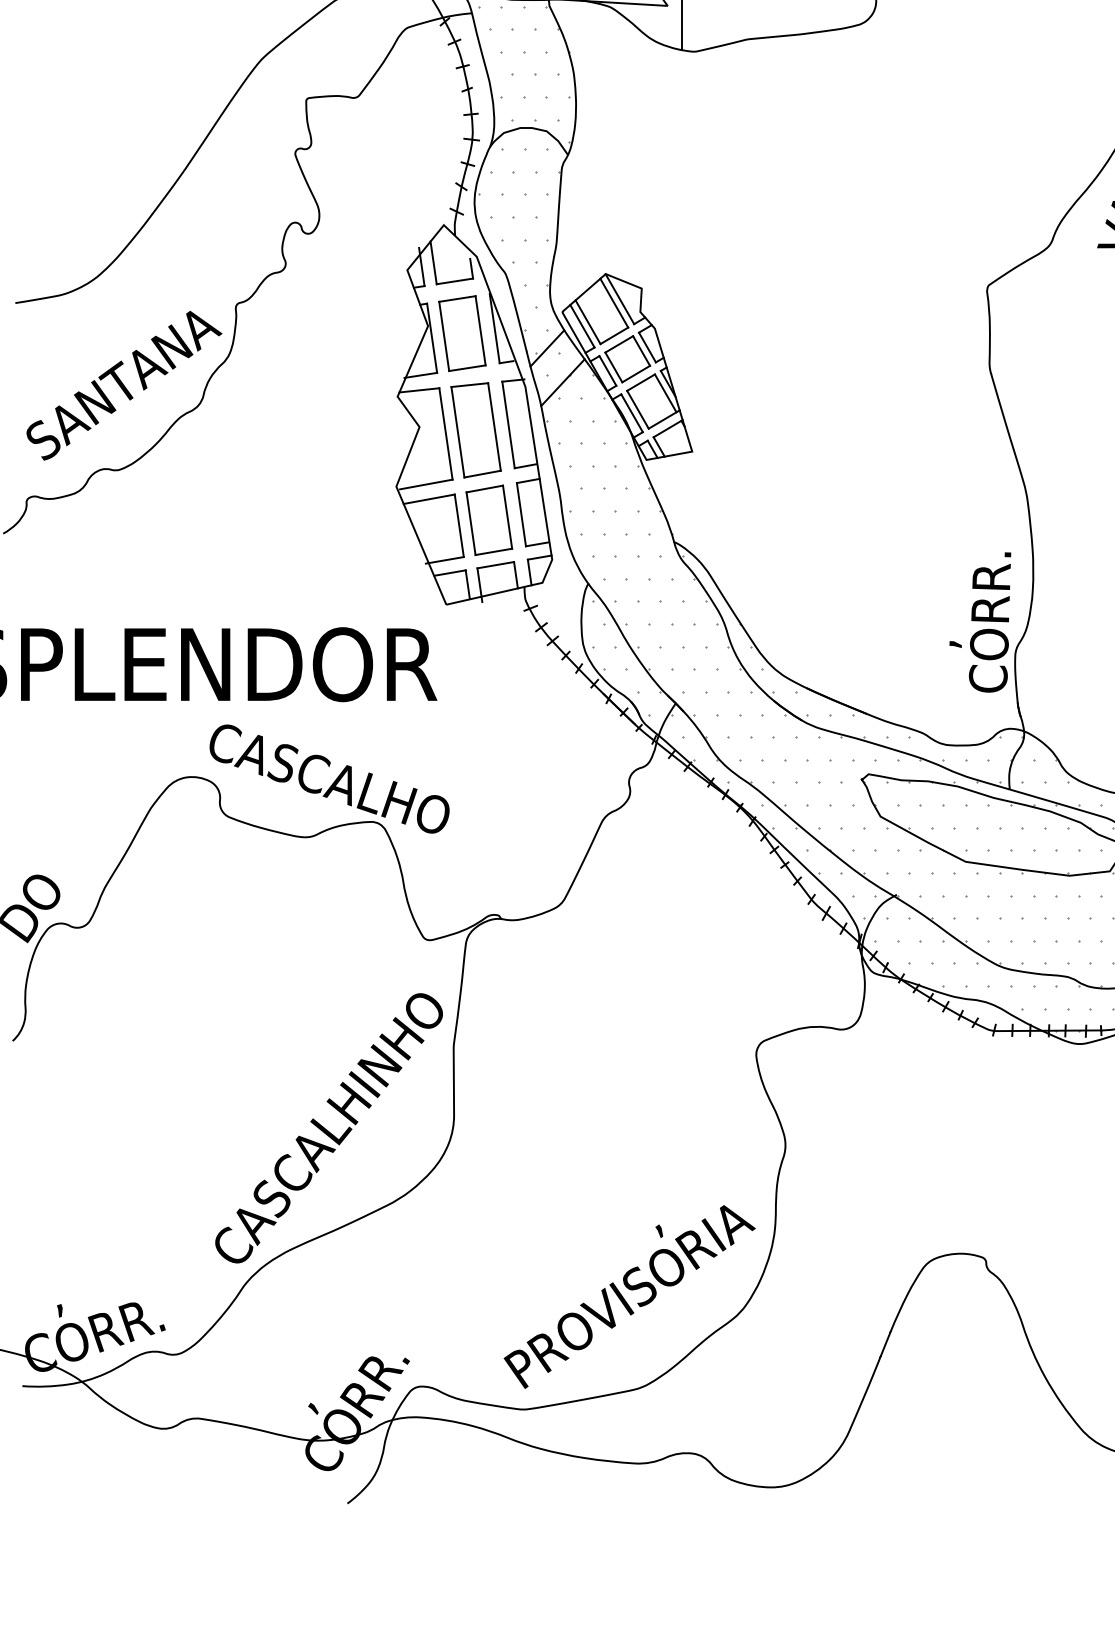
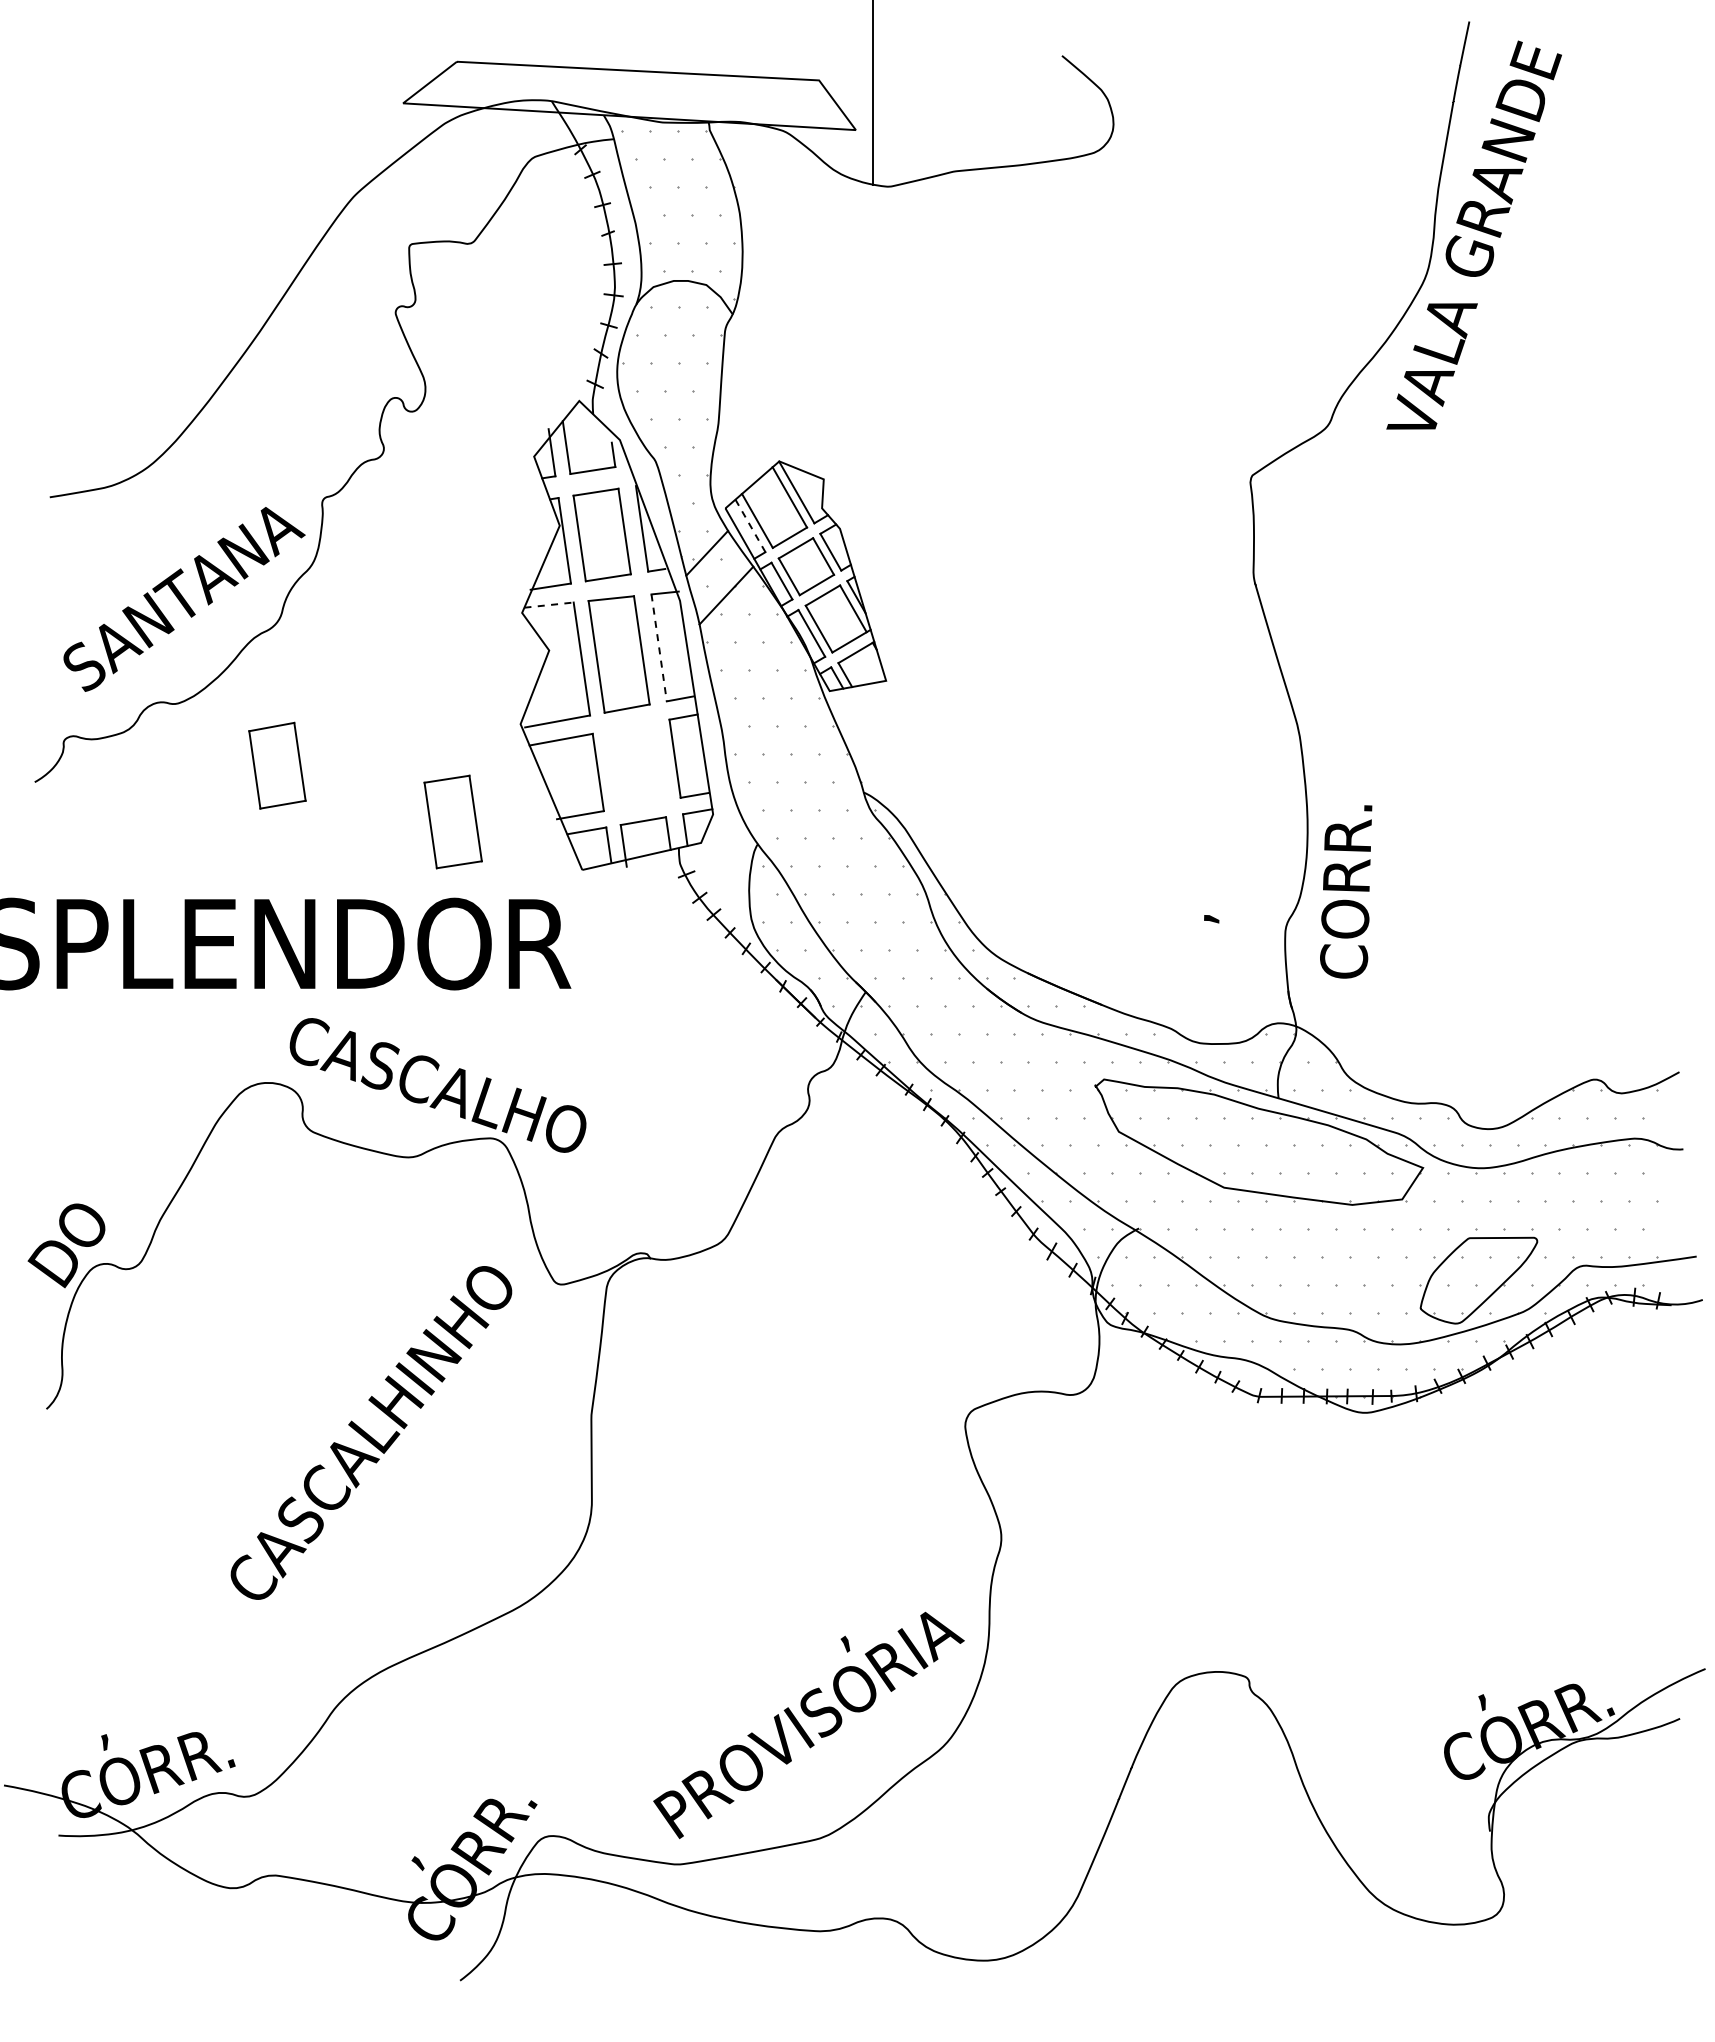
line: (582, 326) -> (750, 526), solid -> dashed
line: (419, 390) -> (549, 605), solid -> dashed
line: (508, 425) -> (659, 648), solid -> dashed
part: (489, 520) -> (277, 765), moved
part: (341, 565) -> (452, 821), added
text: (990, 622) -> (1346, 891), moved
text: (329, 1127) -> (371, 1432), moved

